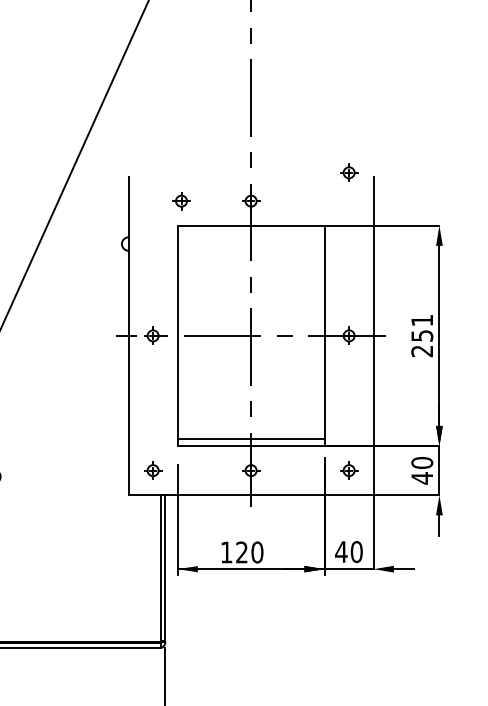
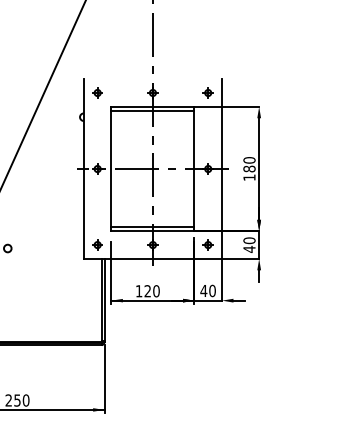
part: (347, 171) -> (207, 92), moved
part: (181, 200) -> (97, 92), moved
line: (250, 232) -> (152, 110), added
text: (422, 334) -> (249, 168), 251 -> 180

